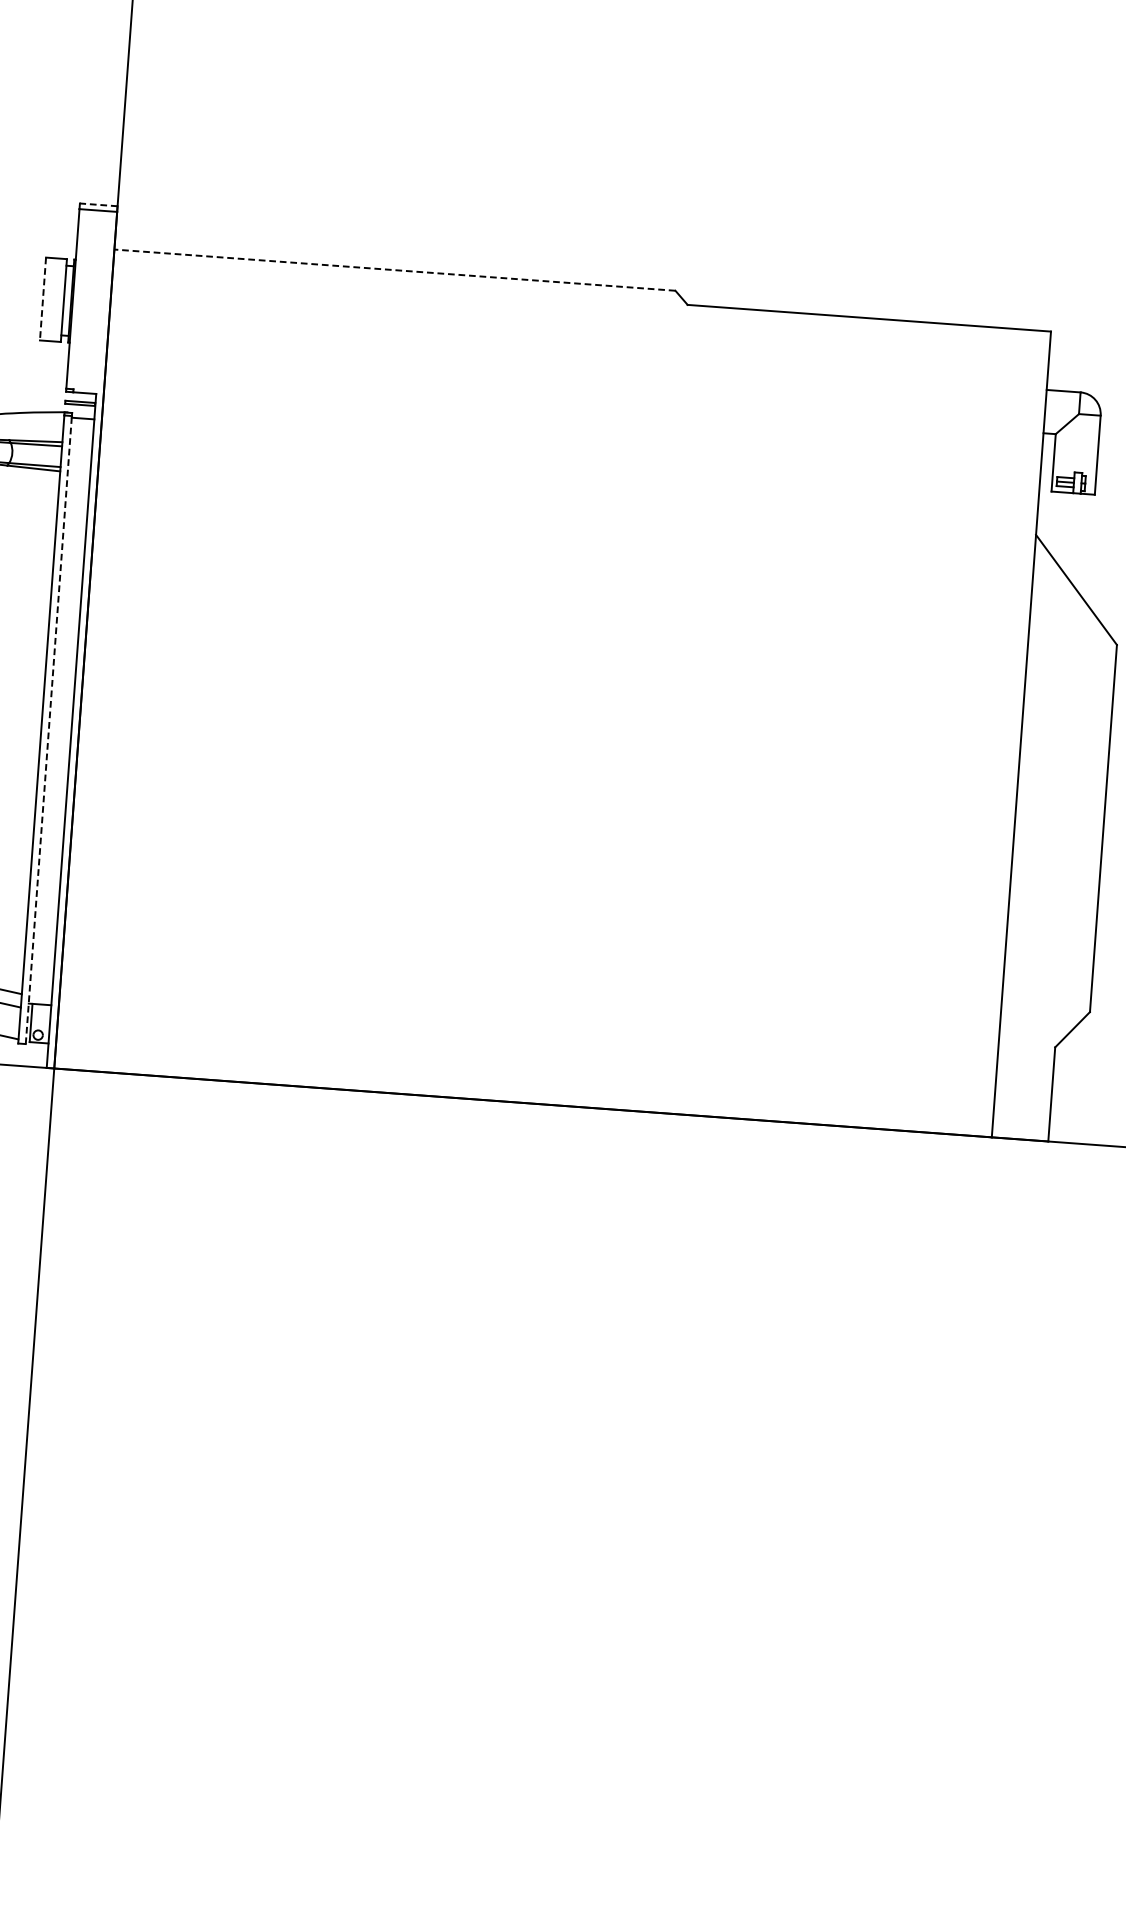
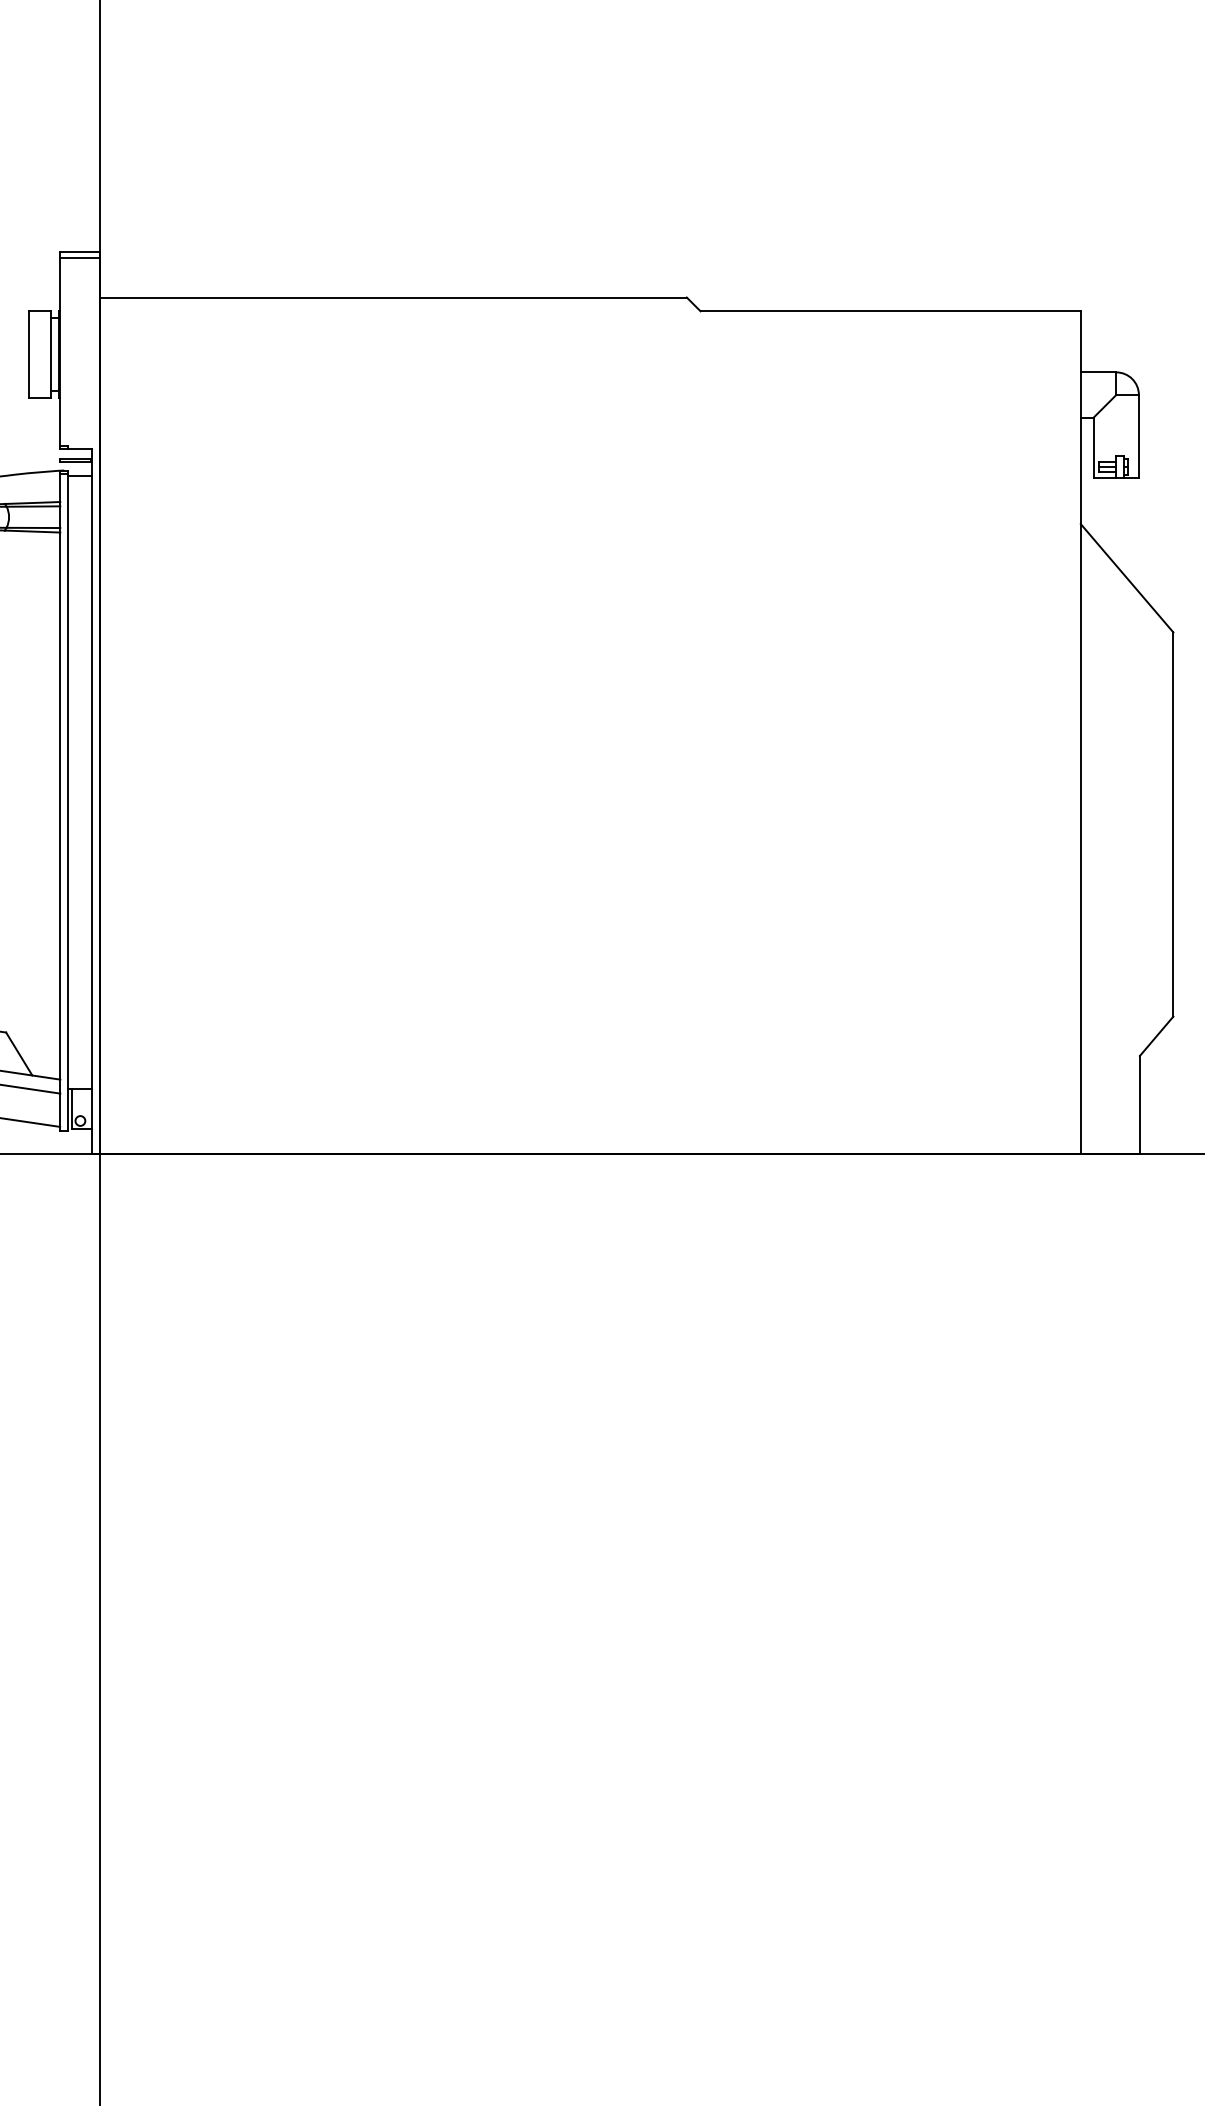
line: (99, 205) -> (80, 252), dashed -> solid
line: (395, 270) -> (393, 297), dashed -> solid
line: (43, 299) -> (29, 354), dashed -> solid
line: (49, 729) -> (68, 802), dashed -> solid

